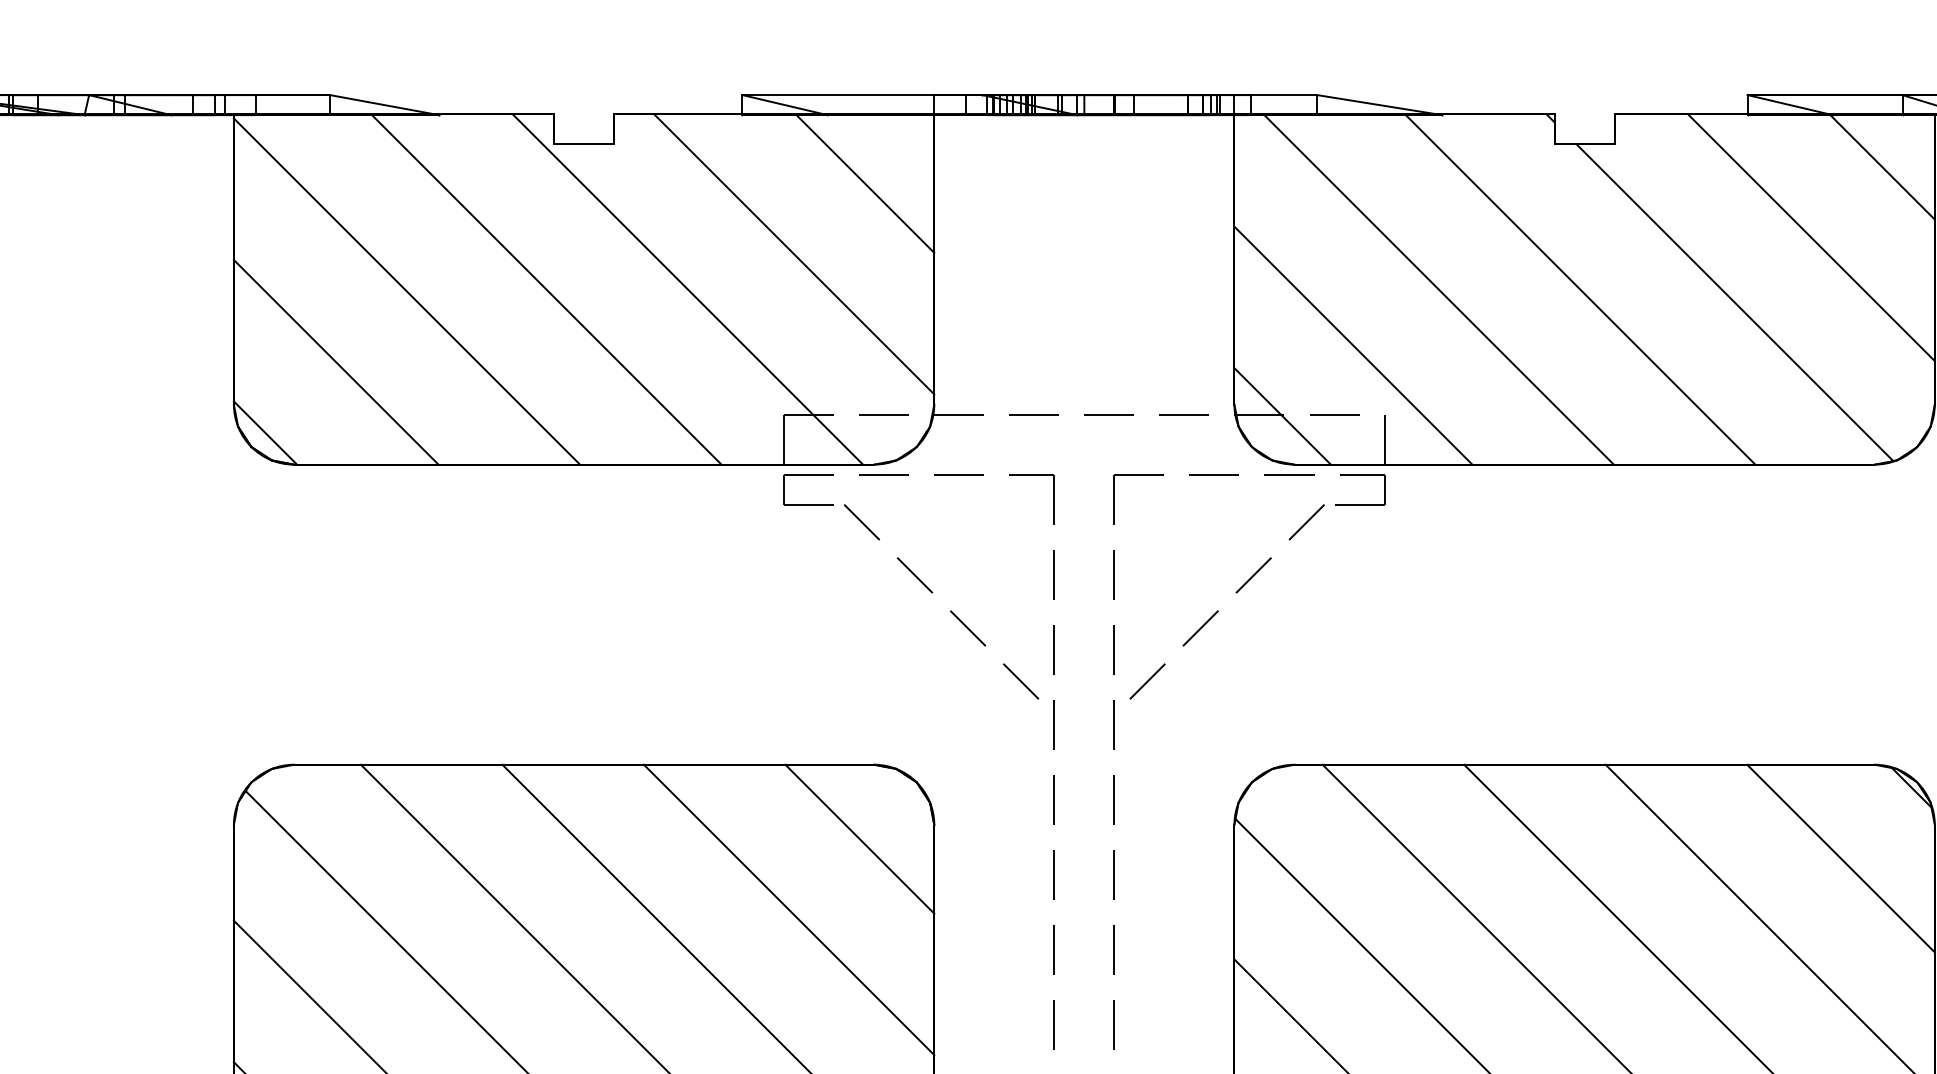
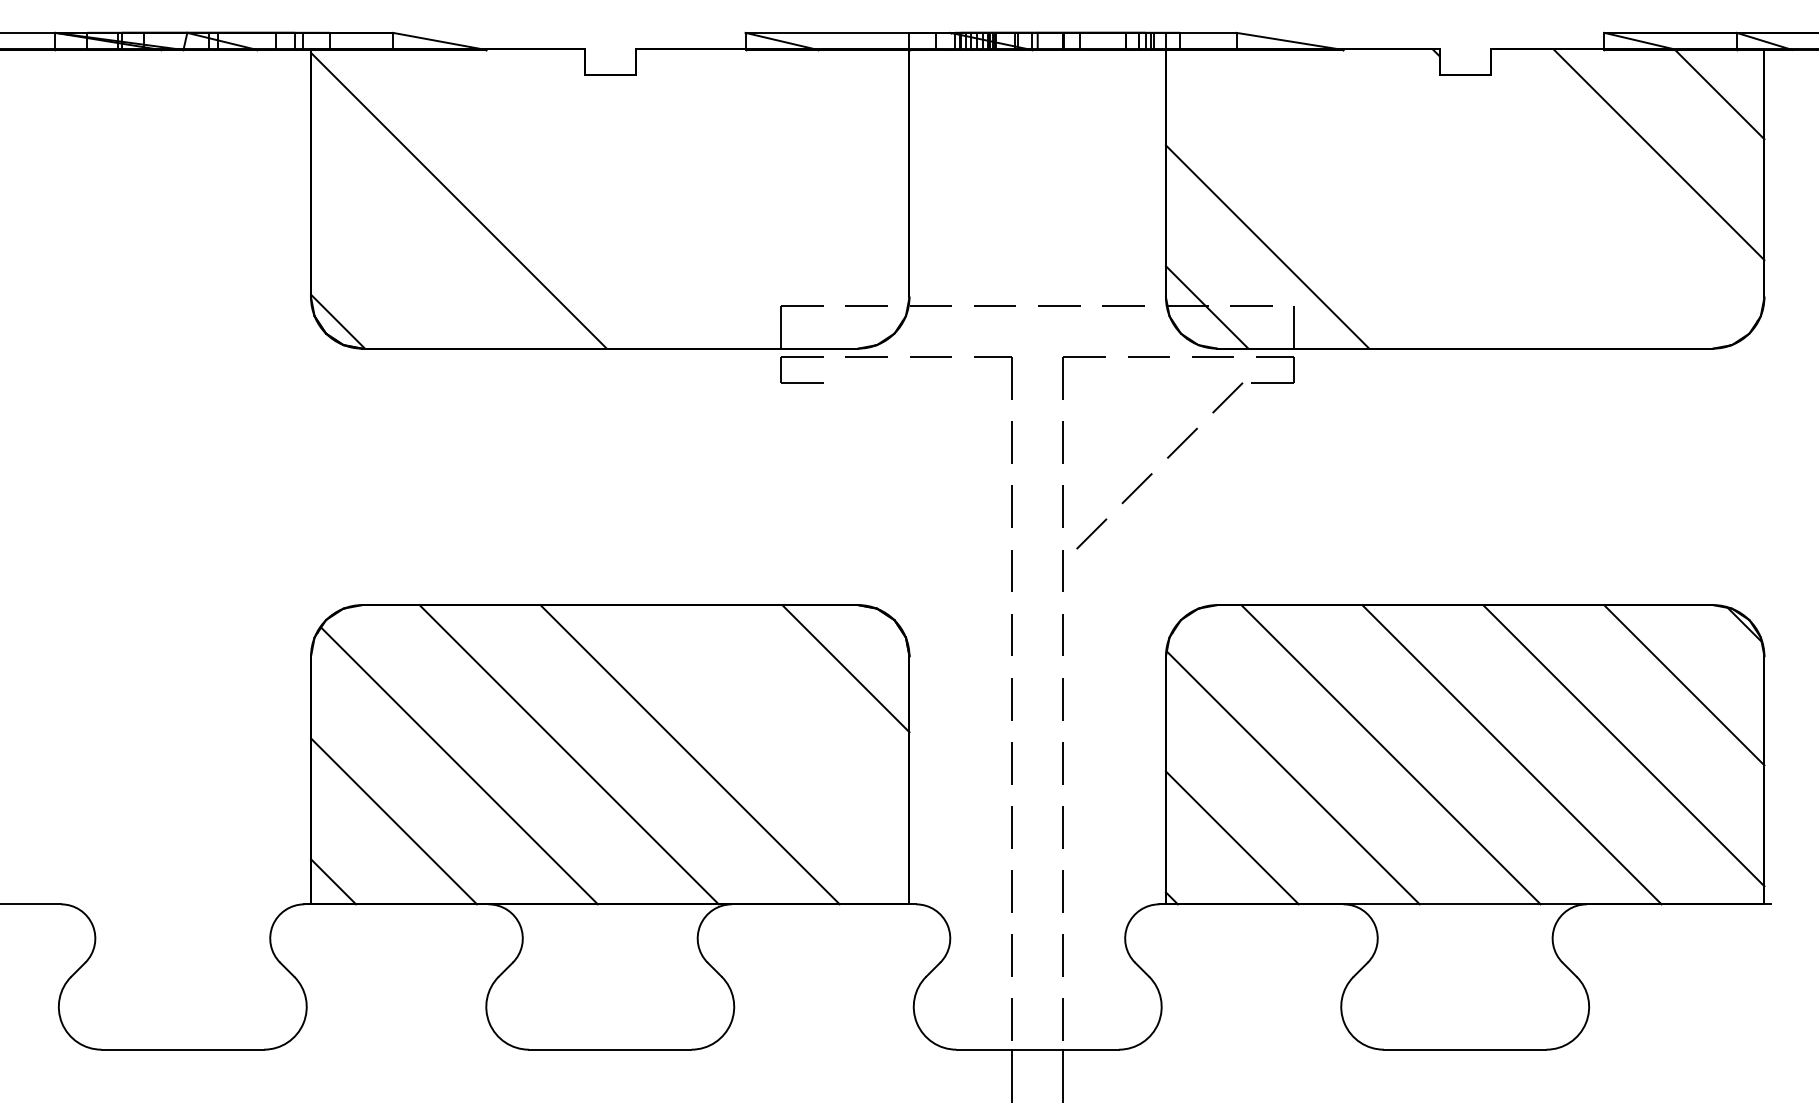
line: (865, 183) -> (850, 108), removed
line: (793, 253) -> (789, 168), removed
line: (545, 288) -> (577, 198), removed
line: (687, 288) -> (698, 198), removed
line: (1438, 288) -> (1340, 198), removed
line: (1580, 288) -> (1461, 198), removed
line: (1734, 302) -> (1593, 210), removed
line: (336, 361) -> (398, 260), removed
line: (933, 593) -> (908, 458), removed
line: (789, 910) -> (785, 729), removed

